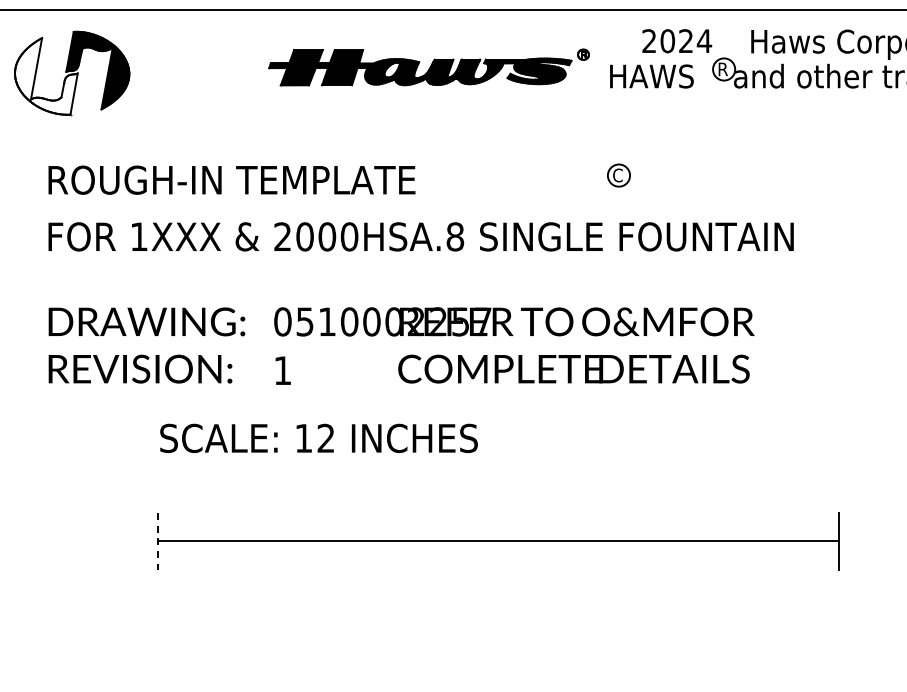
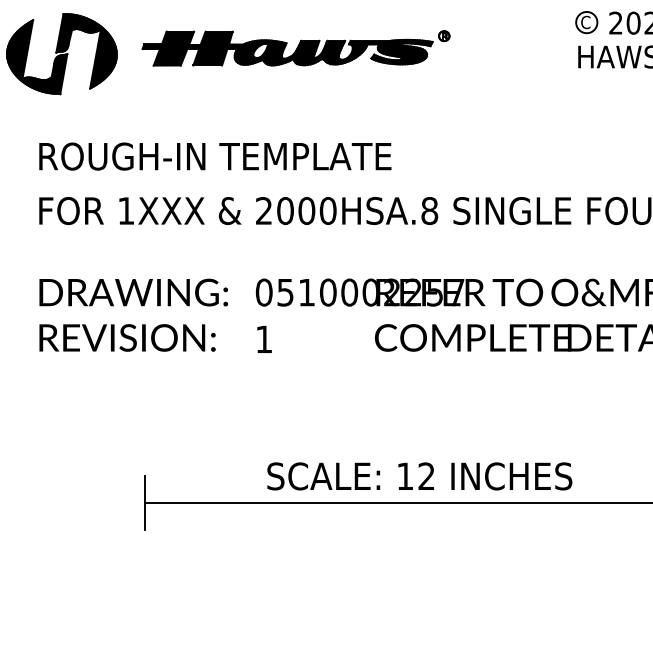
part: (428, 67) -> (295, 48), moved
fill: (46, 76) -> (37, 57), added
part: (618, 175) -> (586, 22), moved
text: (318, 438) -> (419, 476), moved
line: (158, 541) -> (144, 503), dashed -> solid

